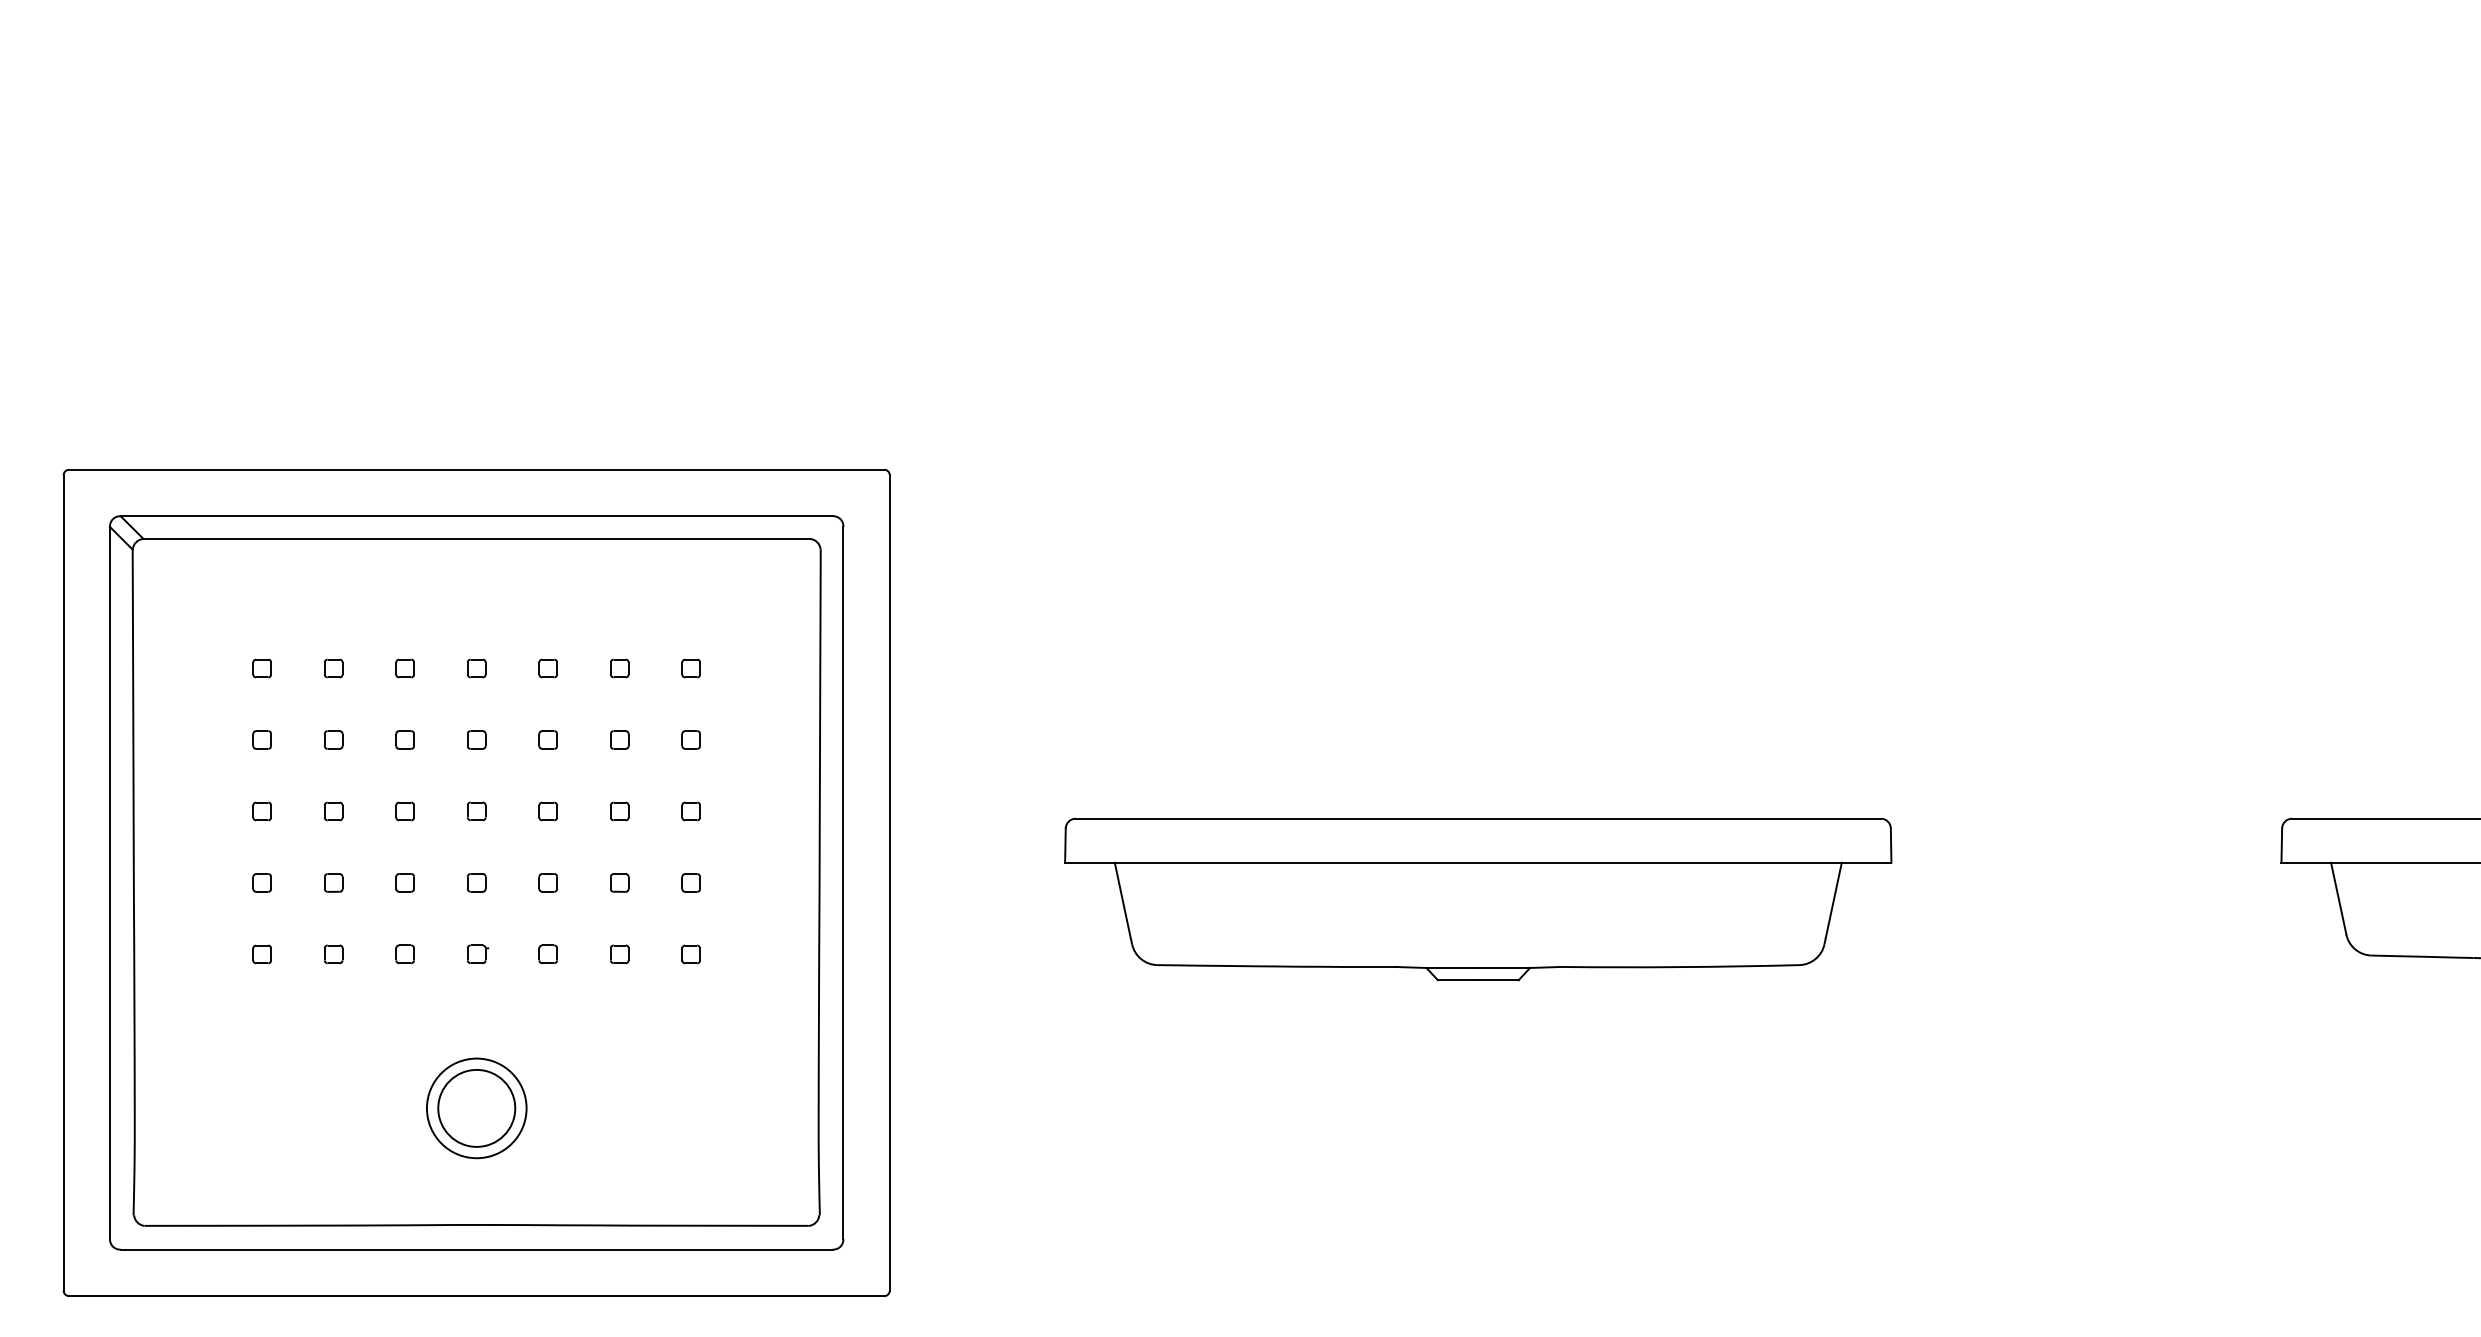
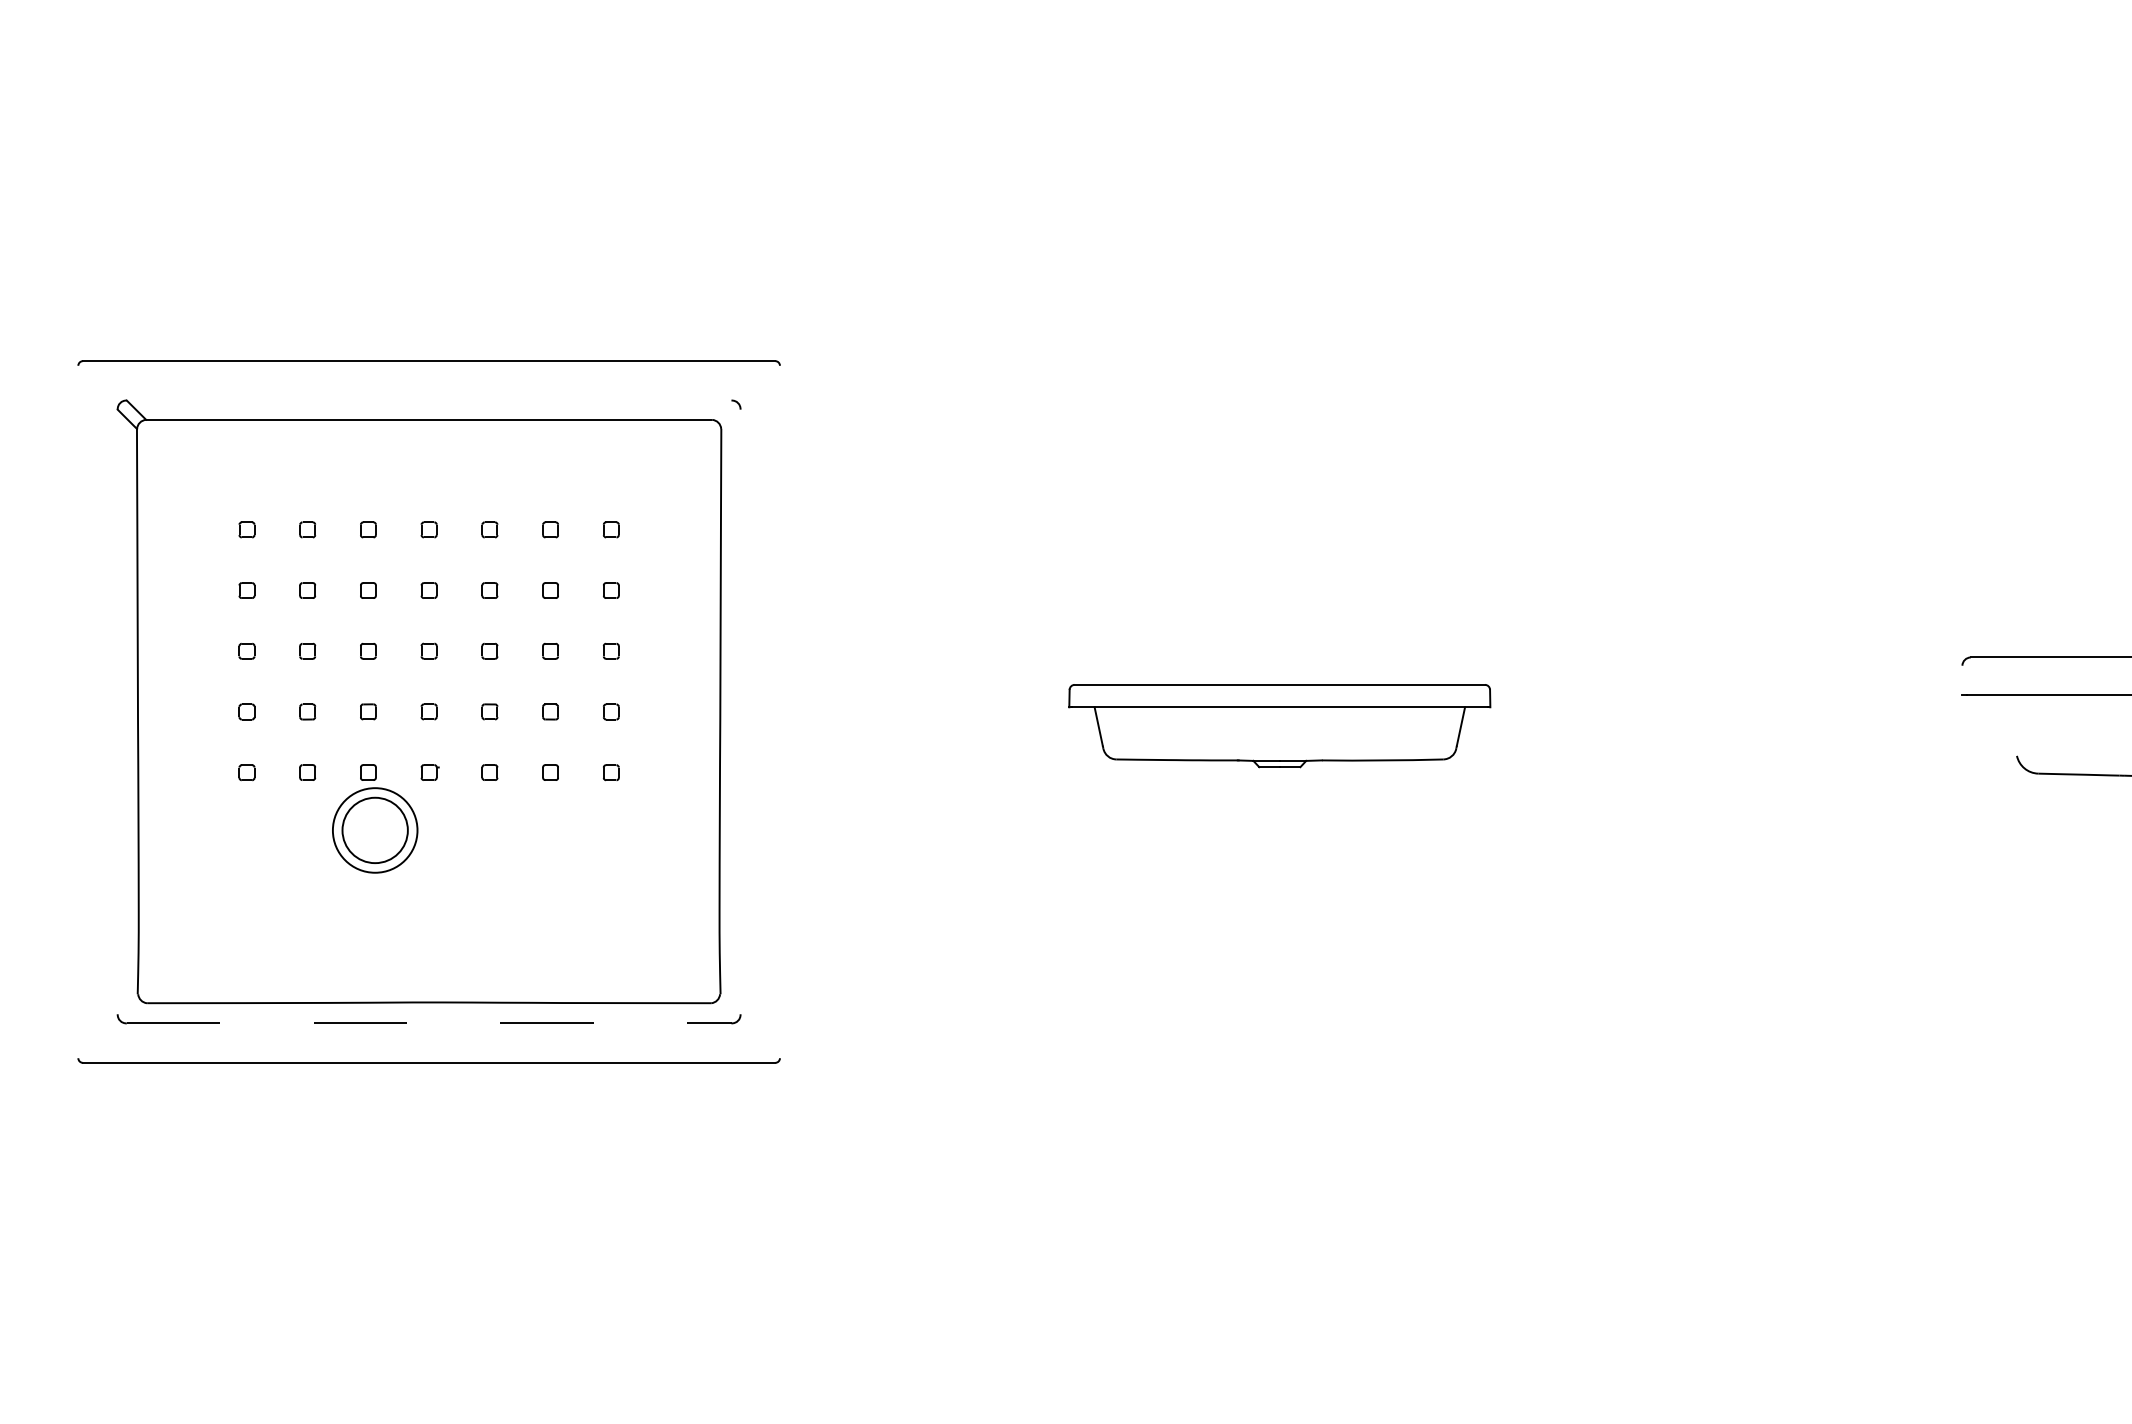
line: (475, 516) -> (428, 400), removed
line: (2281, 844) -> (1961, 679), removed
line: (63, 882) -> (78, 711), removed
line: (109, 882) -> (117, 711), removed
line: (843, 882) -> (740, 711), removed
line: (889, 882) -> (779, 711), removed
line: (2337, 897) -> (2009, 724), removed
part: (1478, 898) -> (1279, 725), size x0.6
part: (477, 1108) -> (375, 830), moved
line: (477, 1249) -> (429, 1023), solid -> dashed

